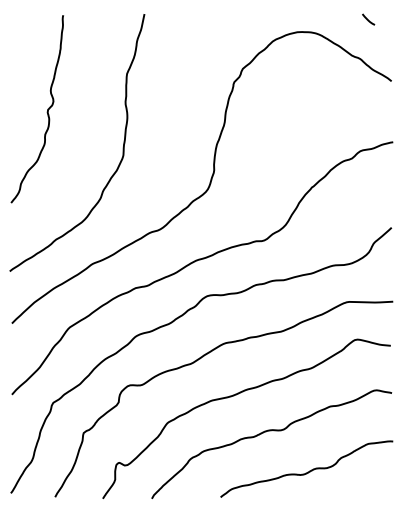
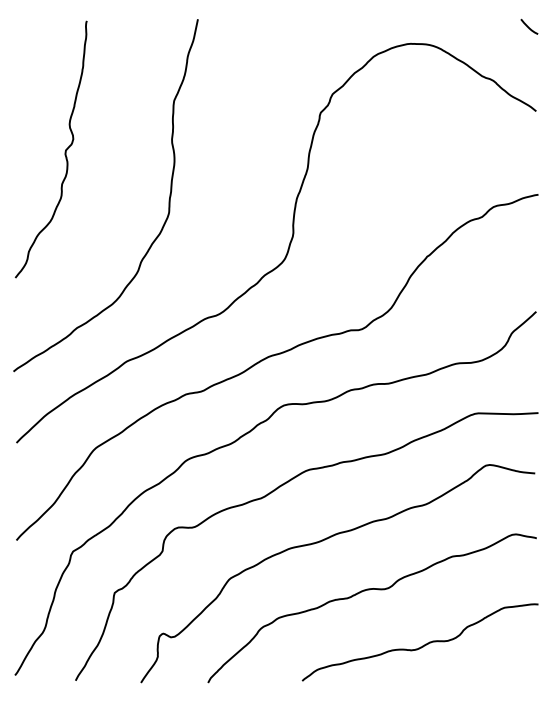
curve: (368, 19) -> (529, 26), moved

